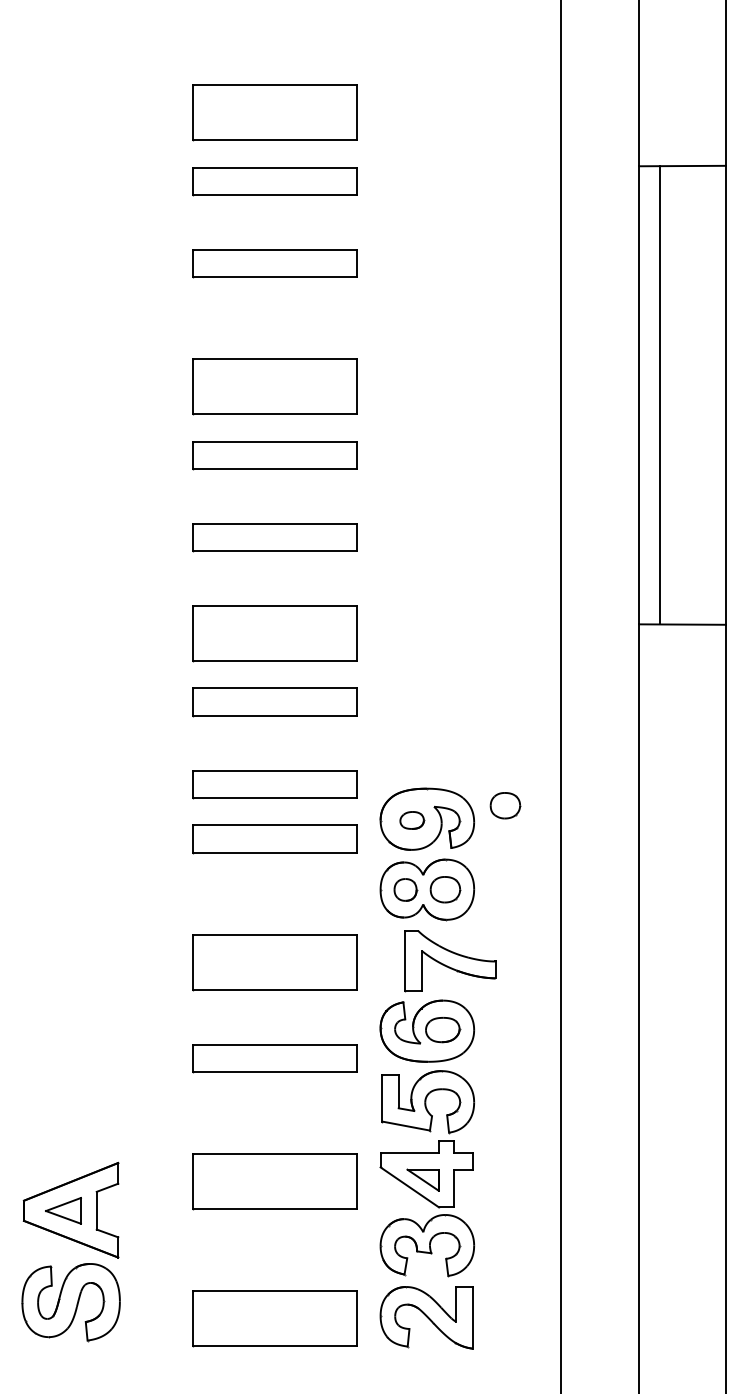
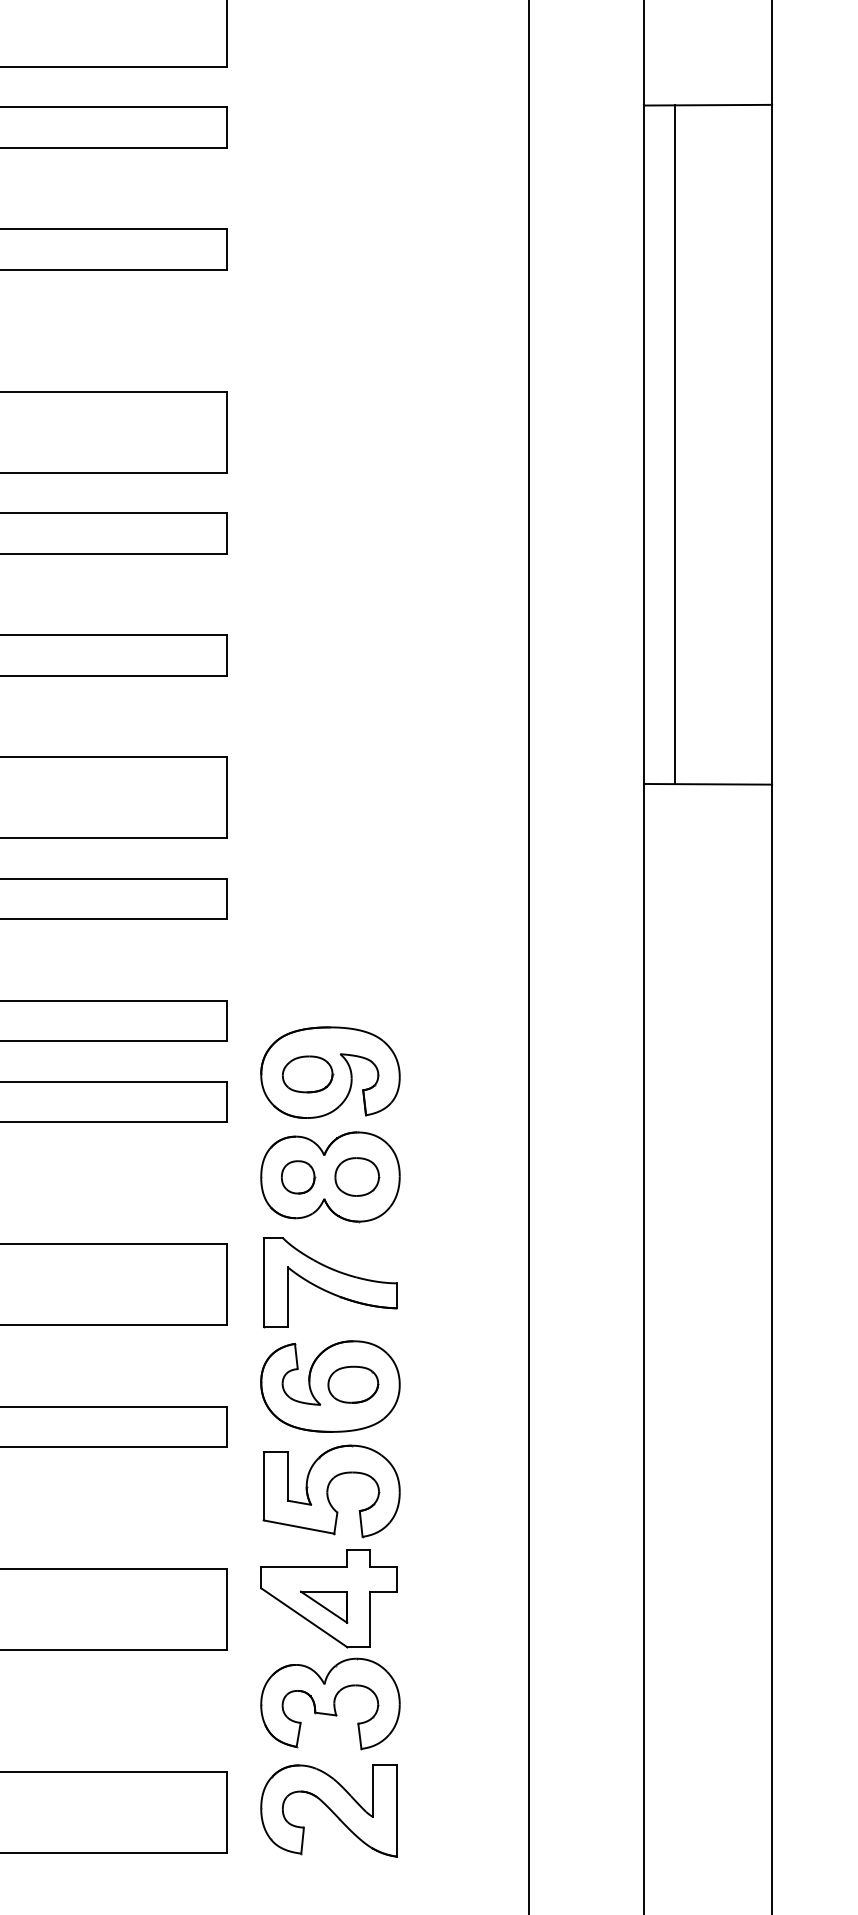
part: (505, 805) -> (446, 1052), removed
part: (412, 820) -> (308, 1074), size x1.43
part: (450, 961) -> (330, 1283), moved

